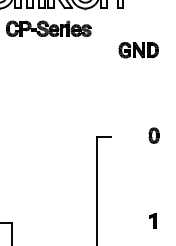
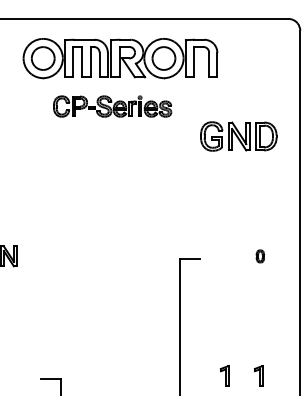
part: (138, 50) -> (238, 136), size x1.4
part: (154, 135) -> (260, 256), size x0.6
part: (128, 220) -> (224, 375), added

